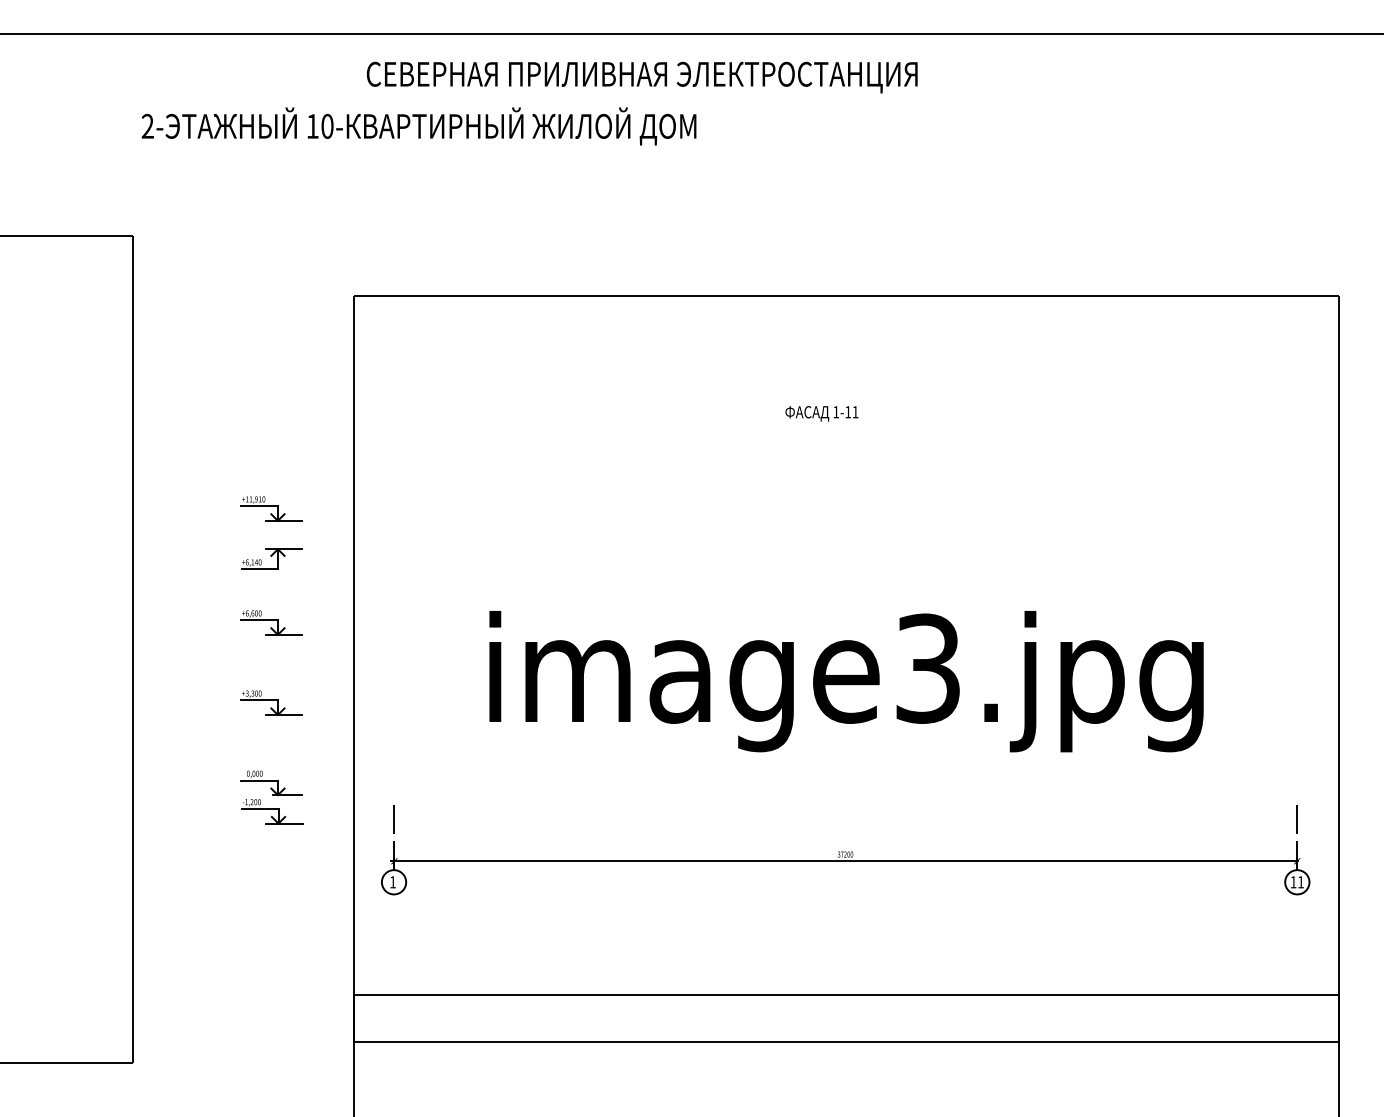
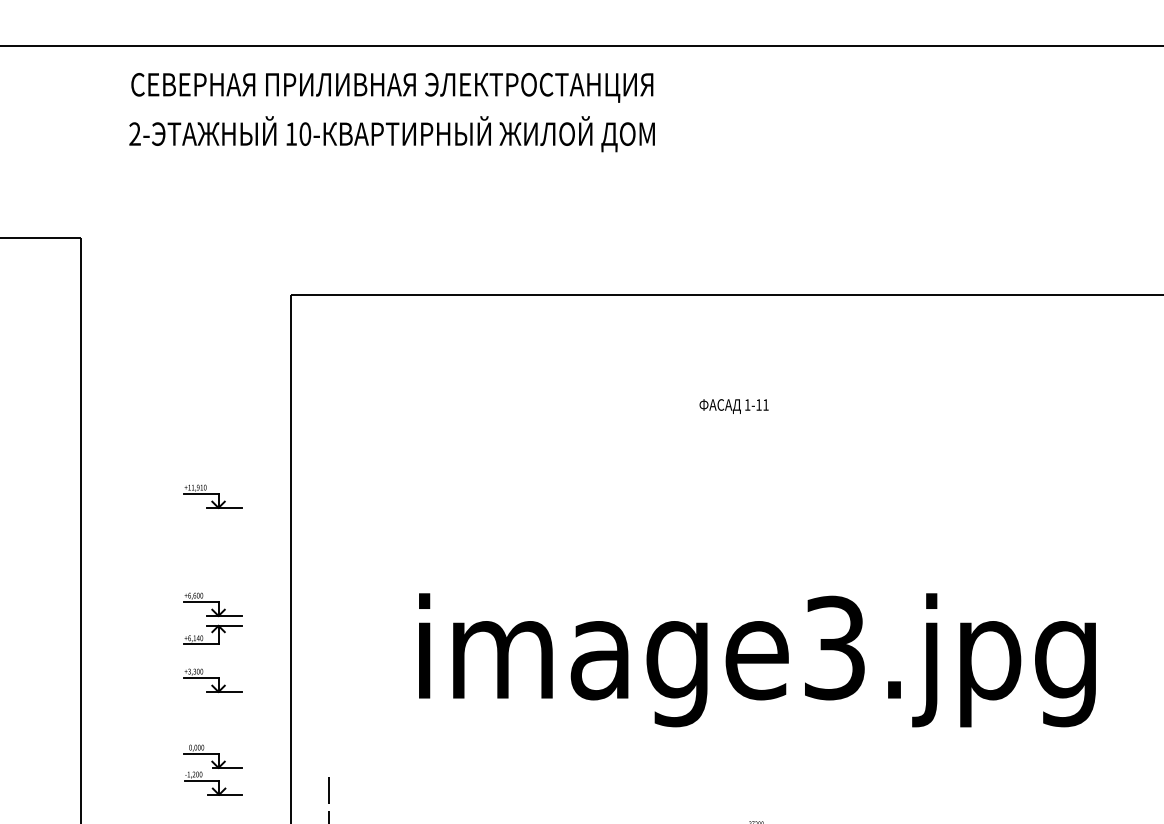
text: (641, 77) -> (391, 87), moved
text: (418, 126) -> (391, 134), moved
part: (271, 558) -> (212, 634), moved

